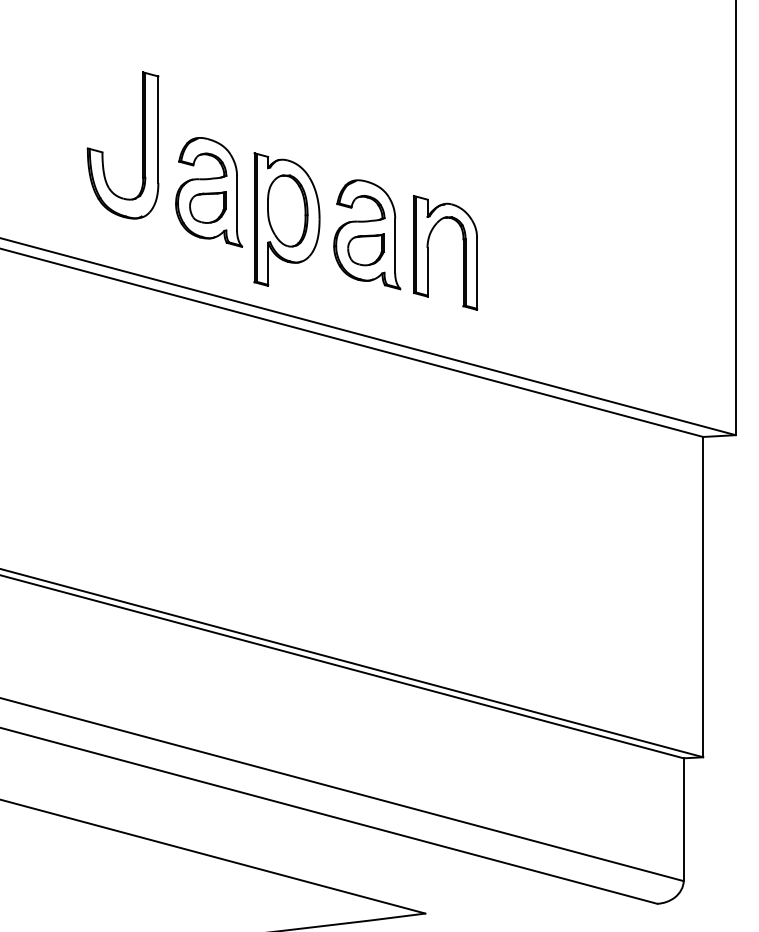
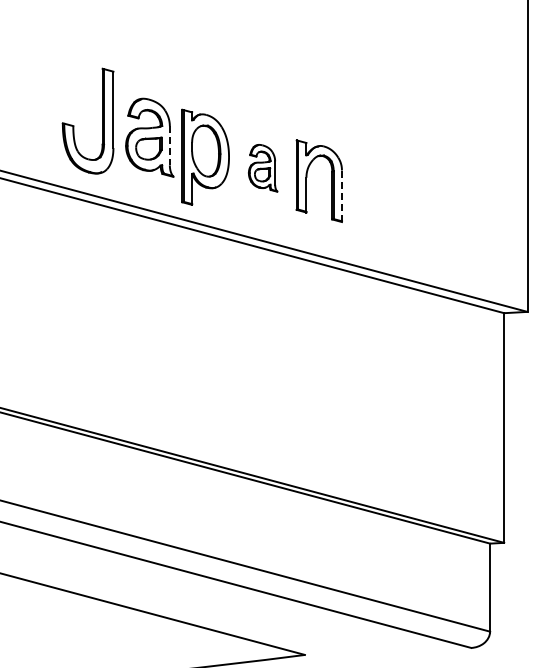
part: (104, 151) -> (74, 125), moved
line: (236, 203) -> (169, 145), solid -> dashed
part: (366, 235) -> (262, 168), size x0.6
line: (476, 274) -> (341, 196), solid -> dashed

